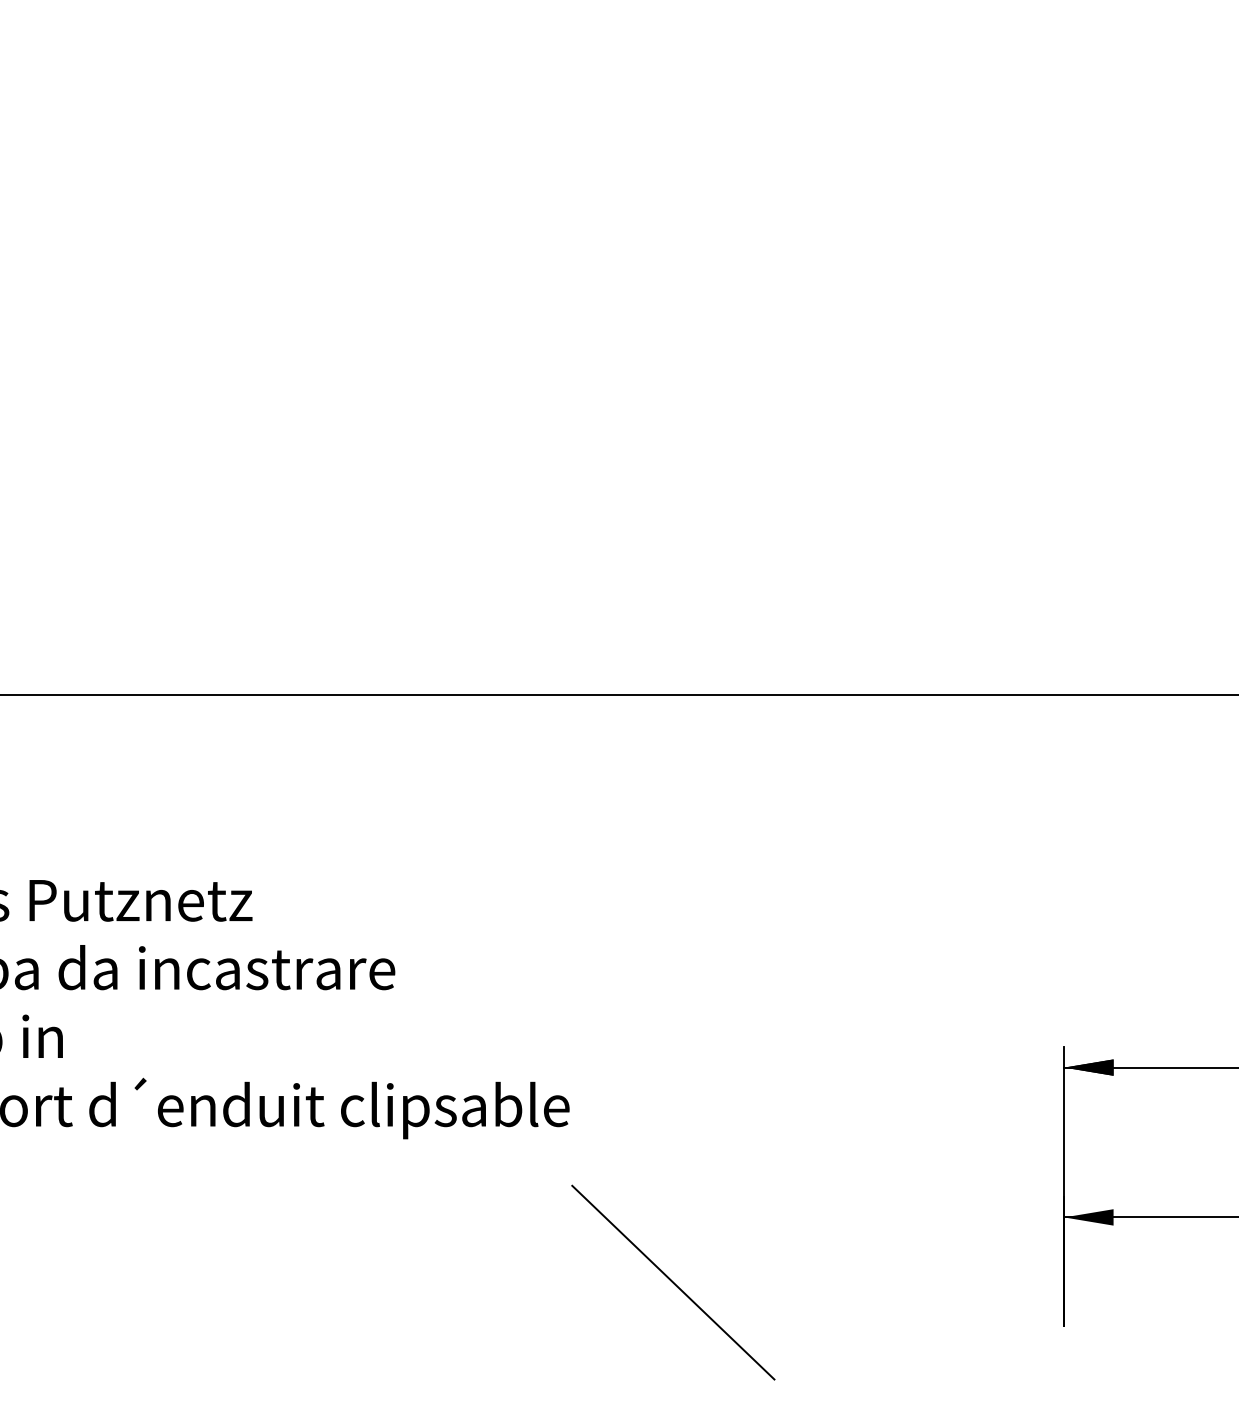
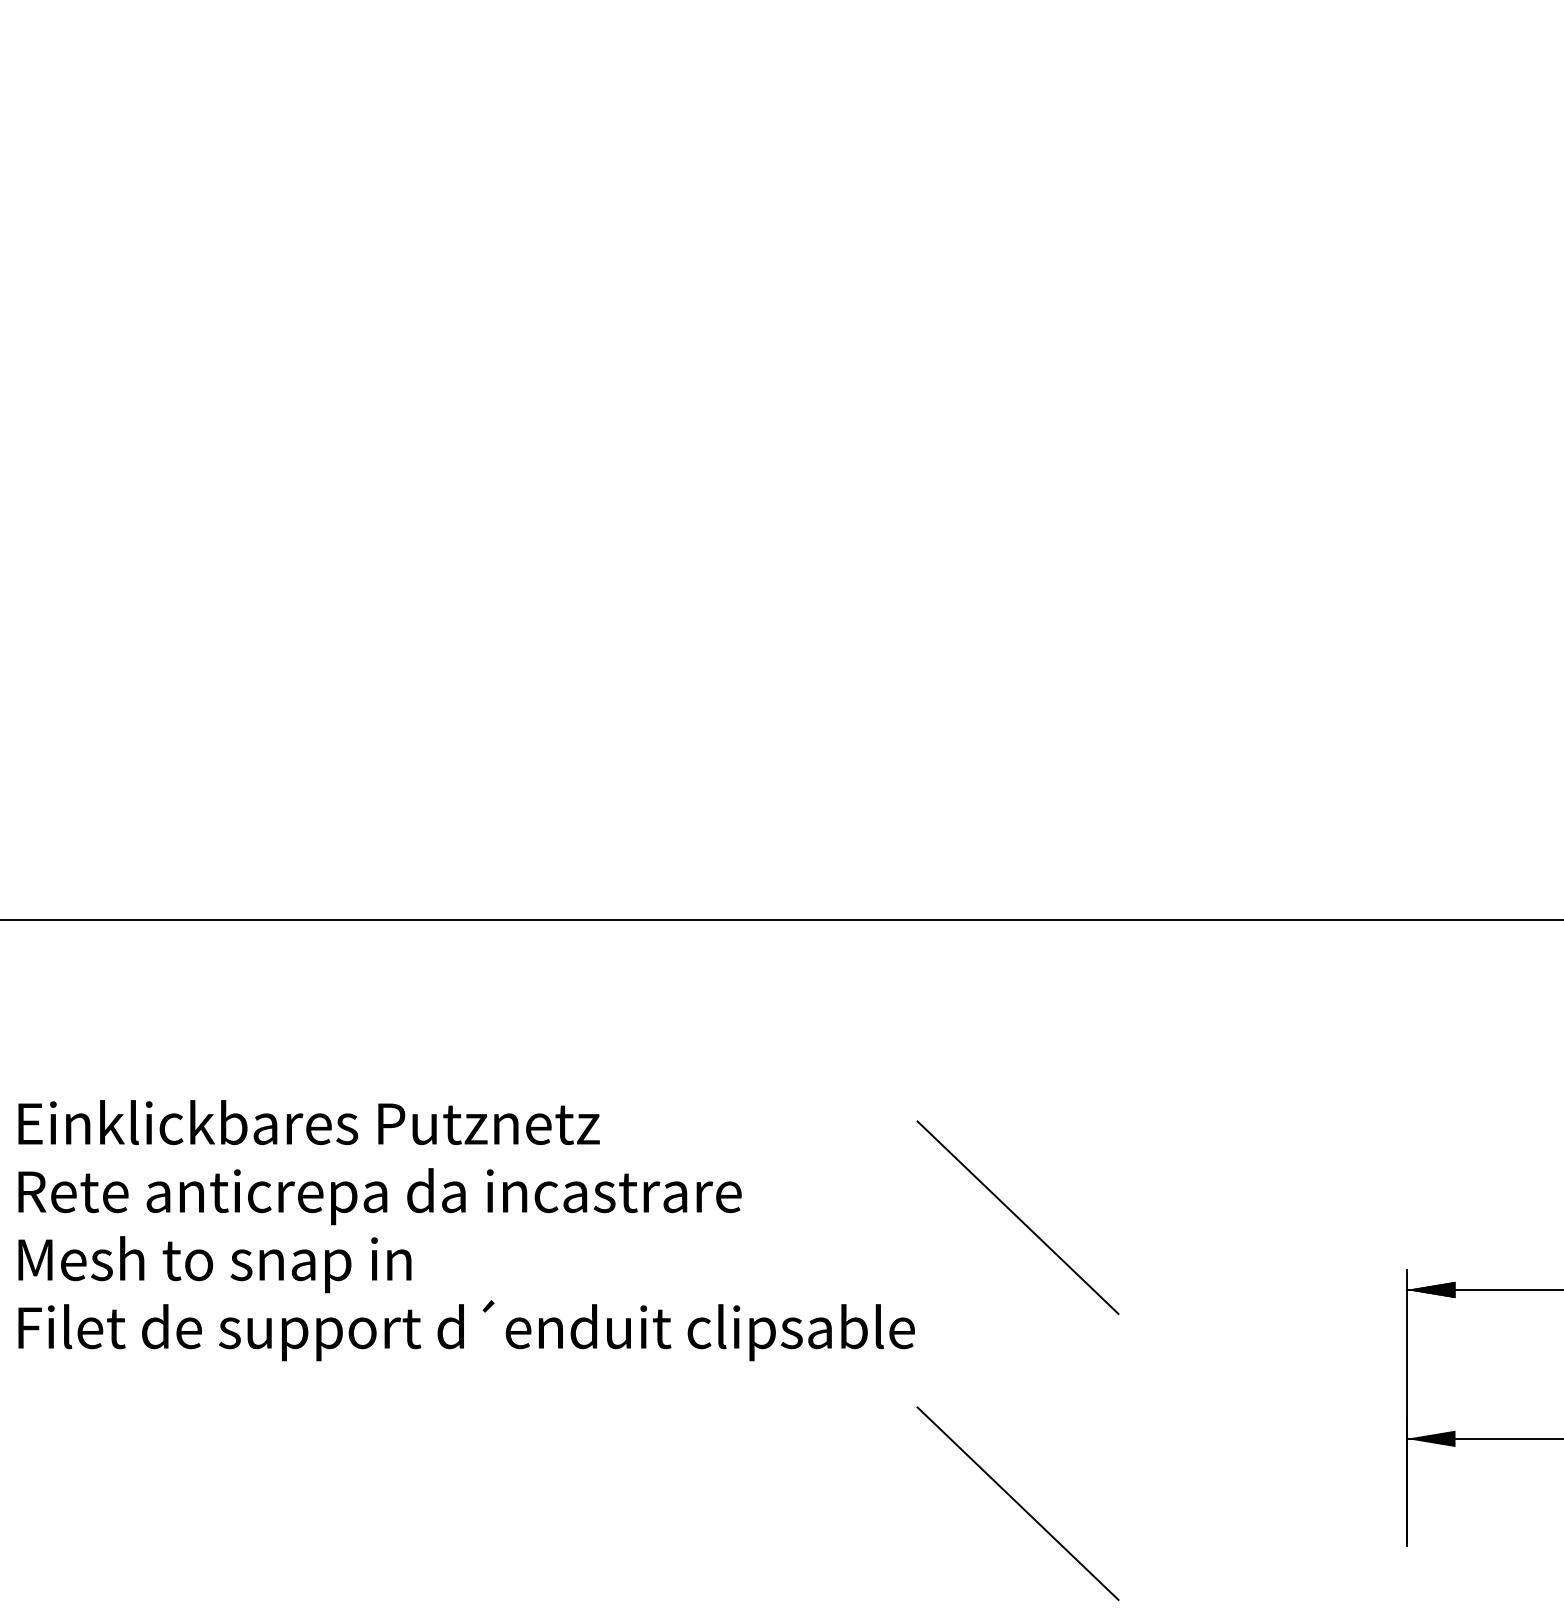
line: (672, 994) -> (1017, 1217), added

